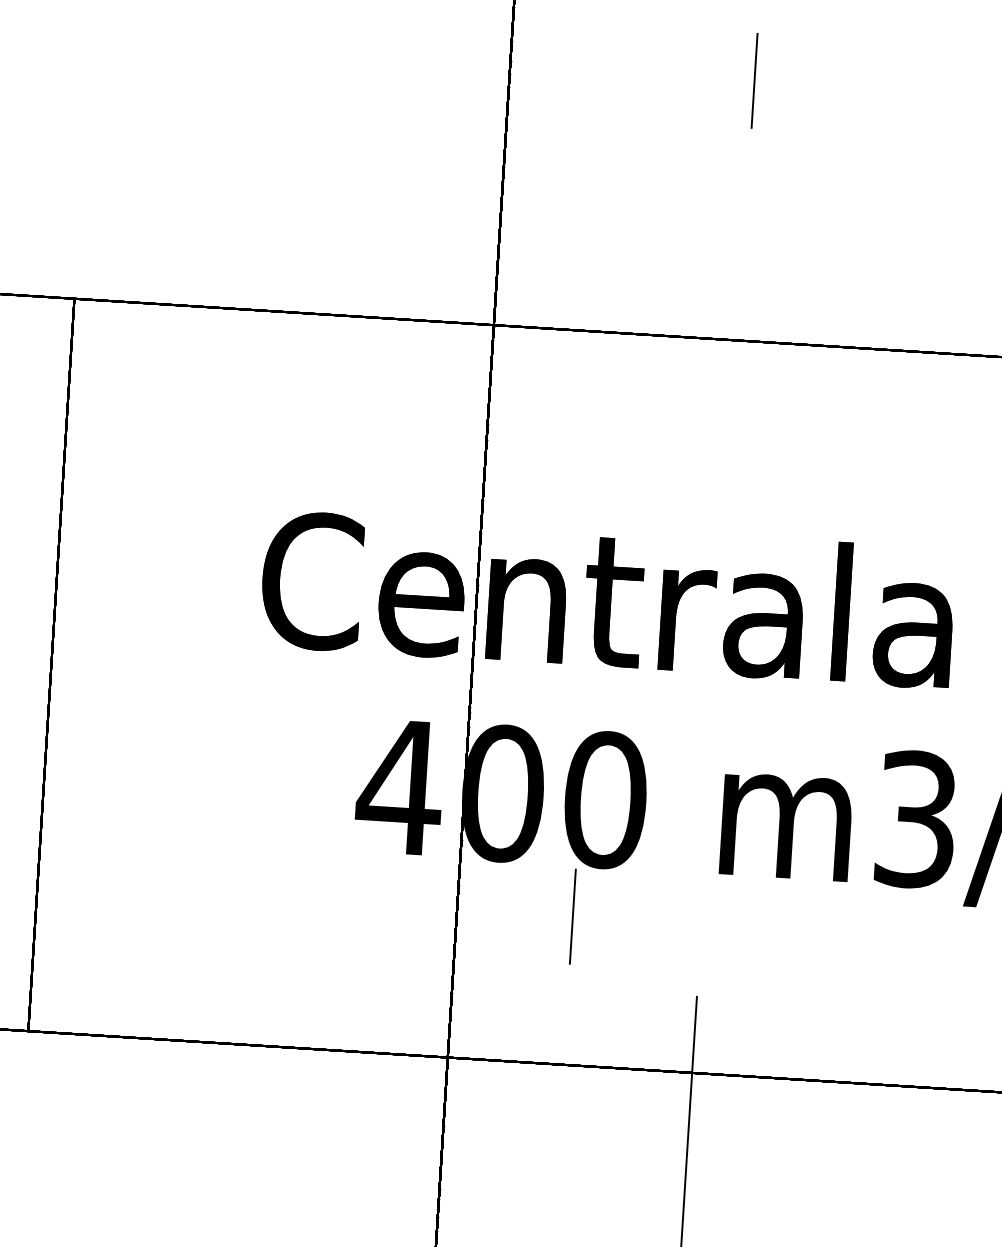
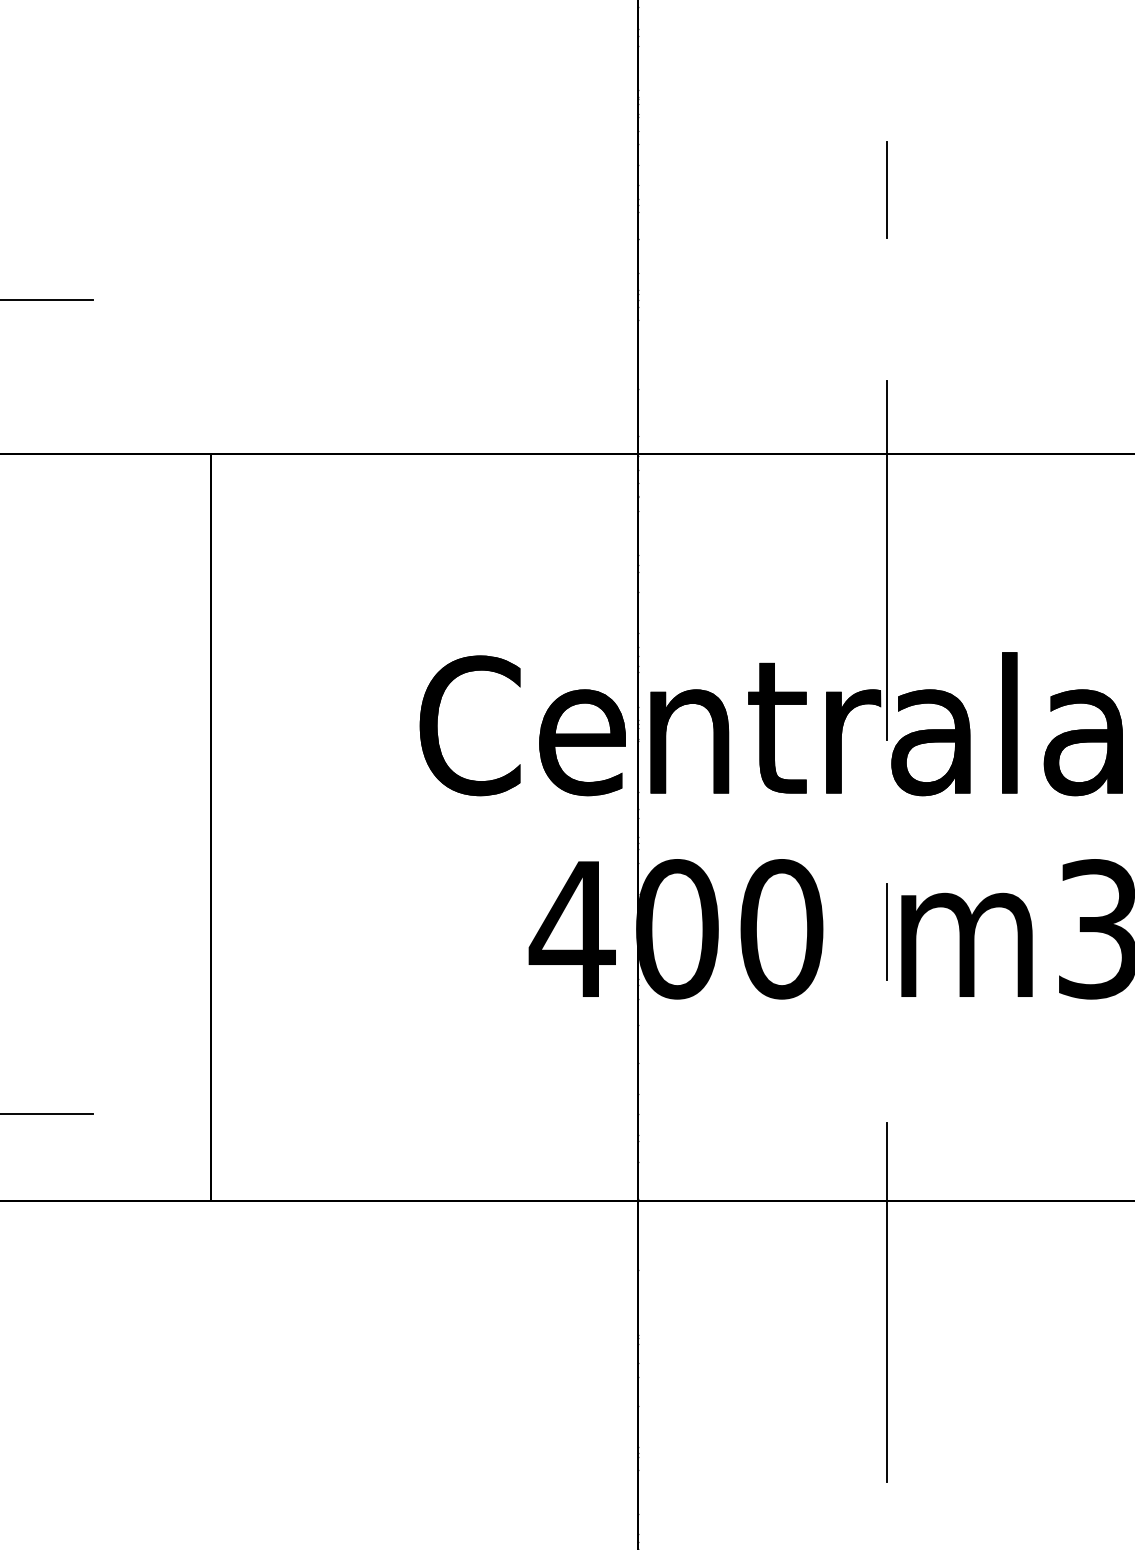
line: (731, 444) -> (887, 560), added
line: (572, 916) -> (886, 931), moved

